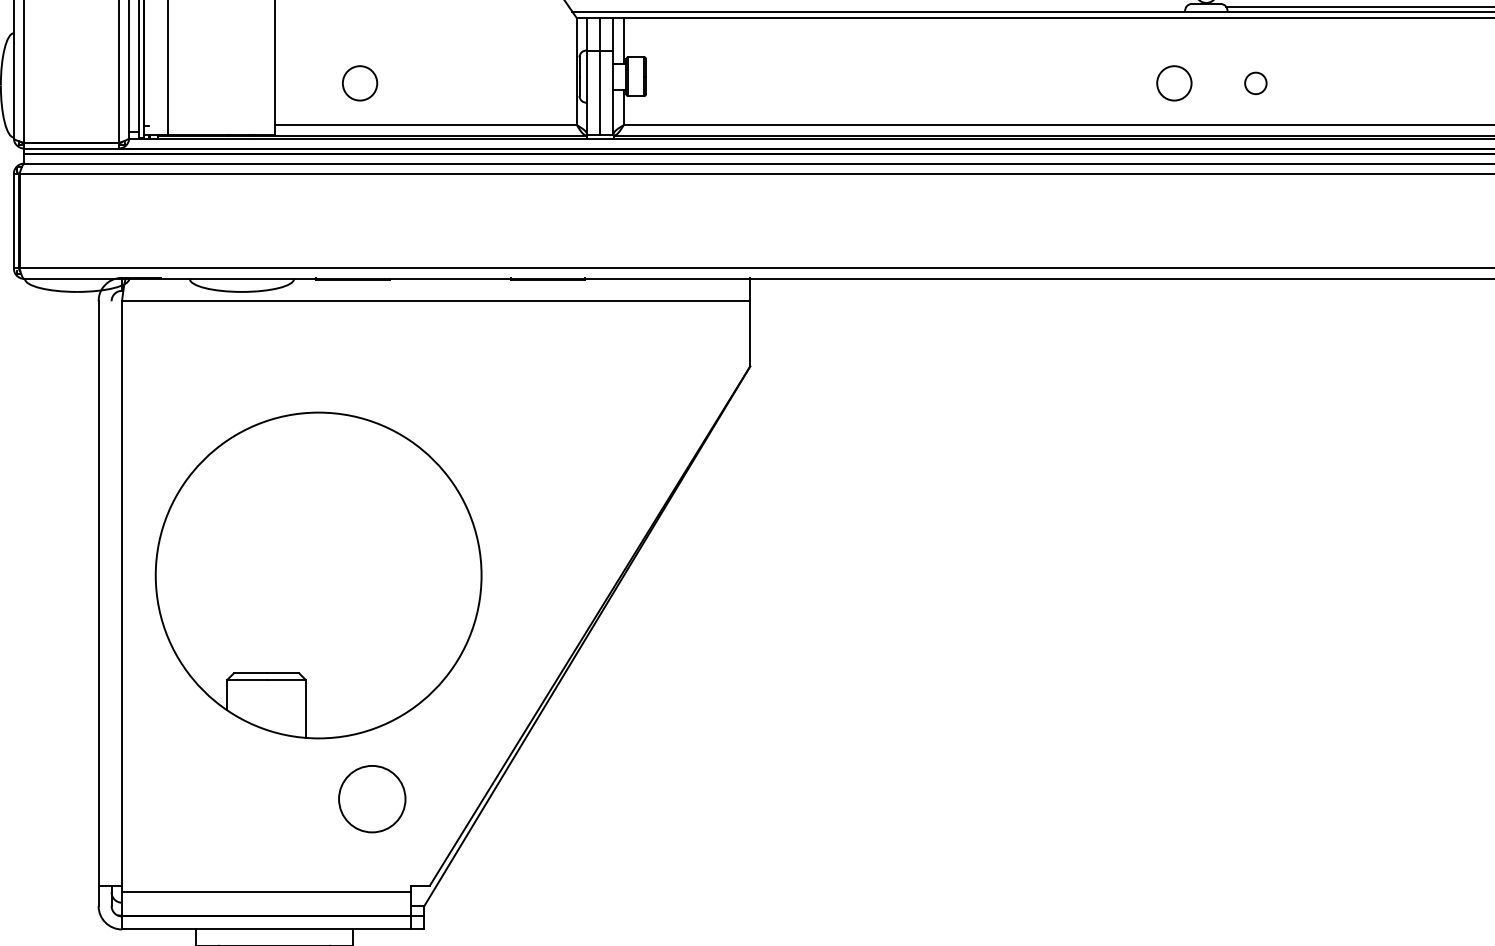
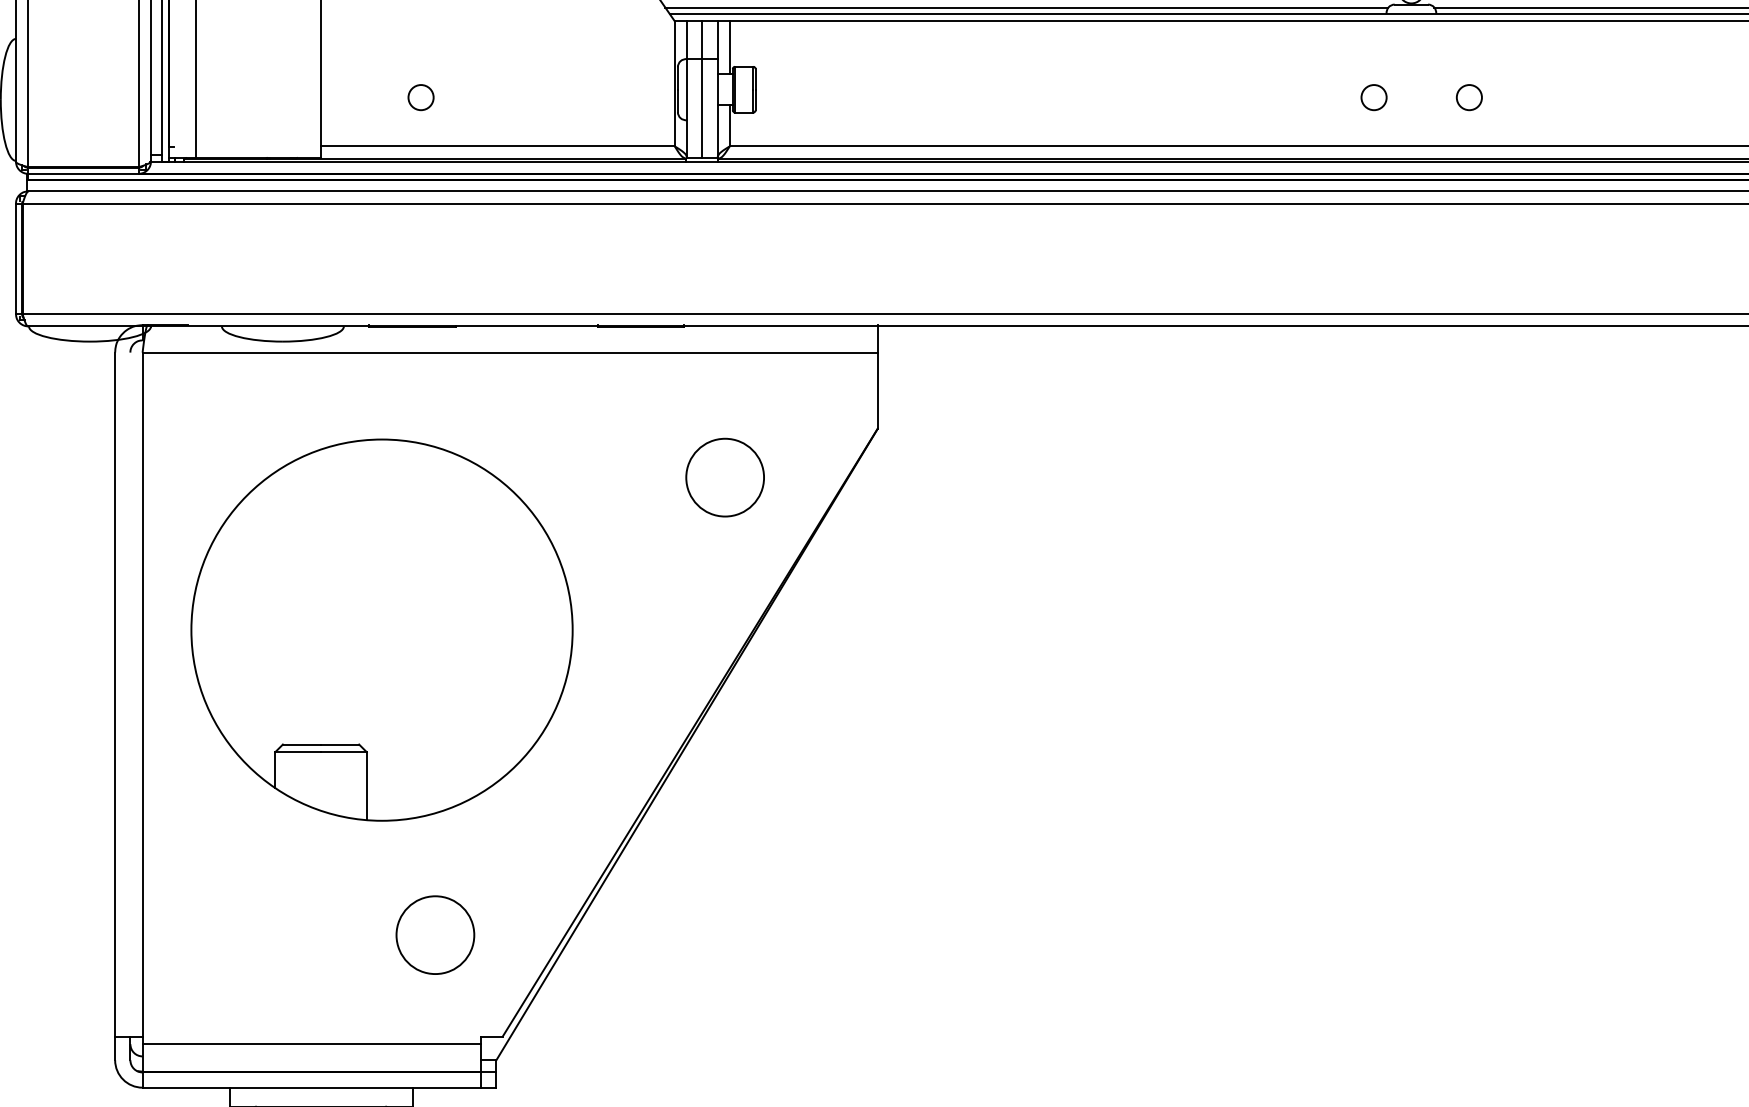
line: (877, 6) -> (1026, 7), added
circle: (359, 83) -> (420, 97), size x0.62
circle: (1174, 83) -> (1374, 97), size x0.62
circle: (619, 408) -> (724, 478), added
part: (318, 575) -> (381, 630), moved

